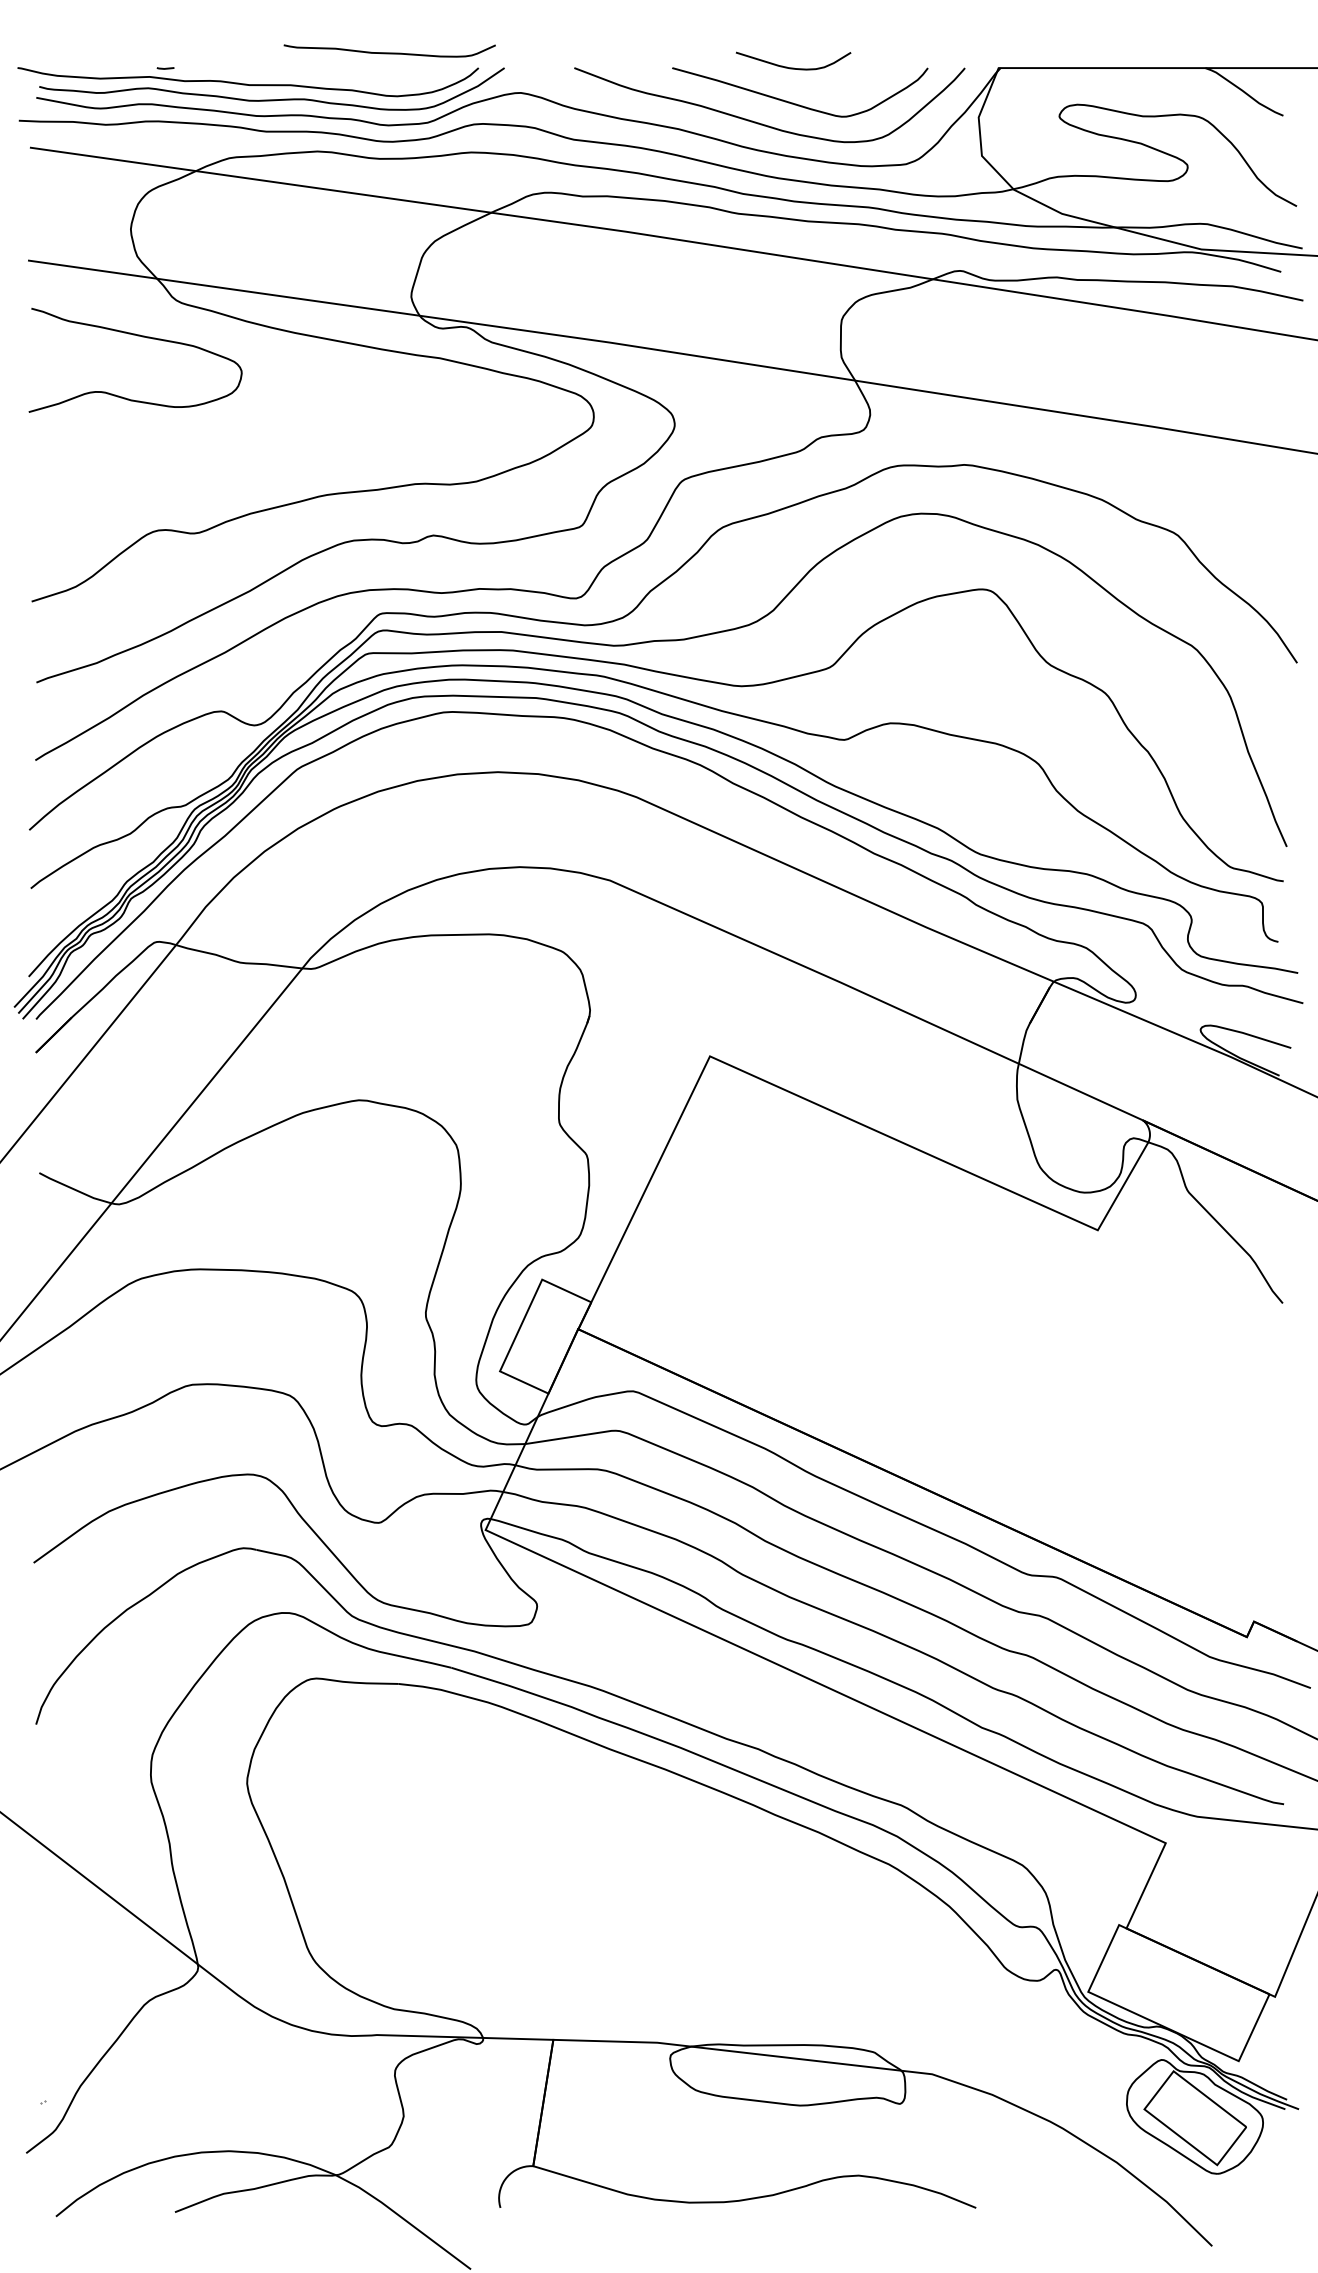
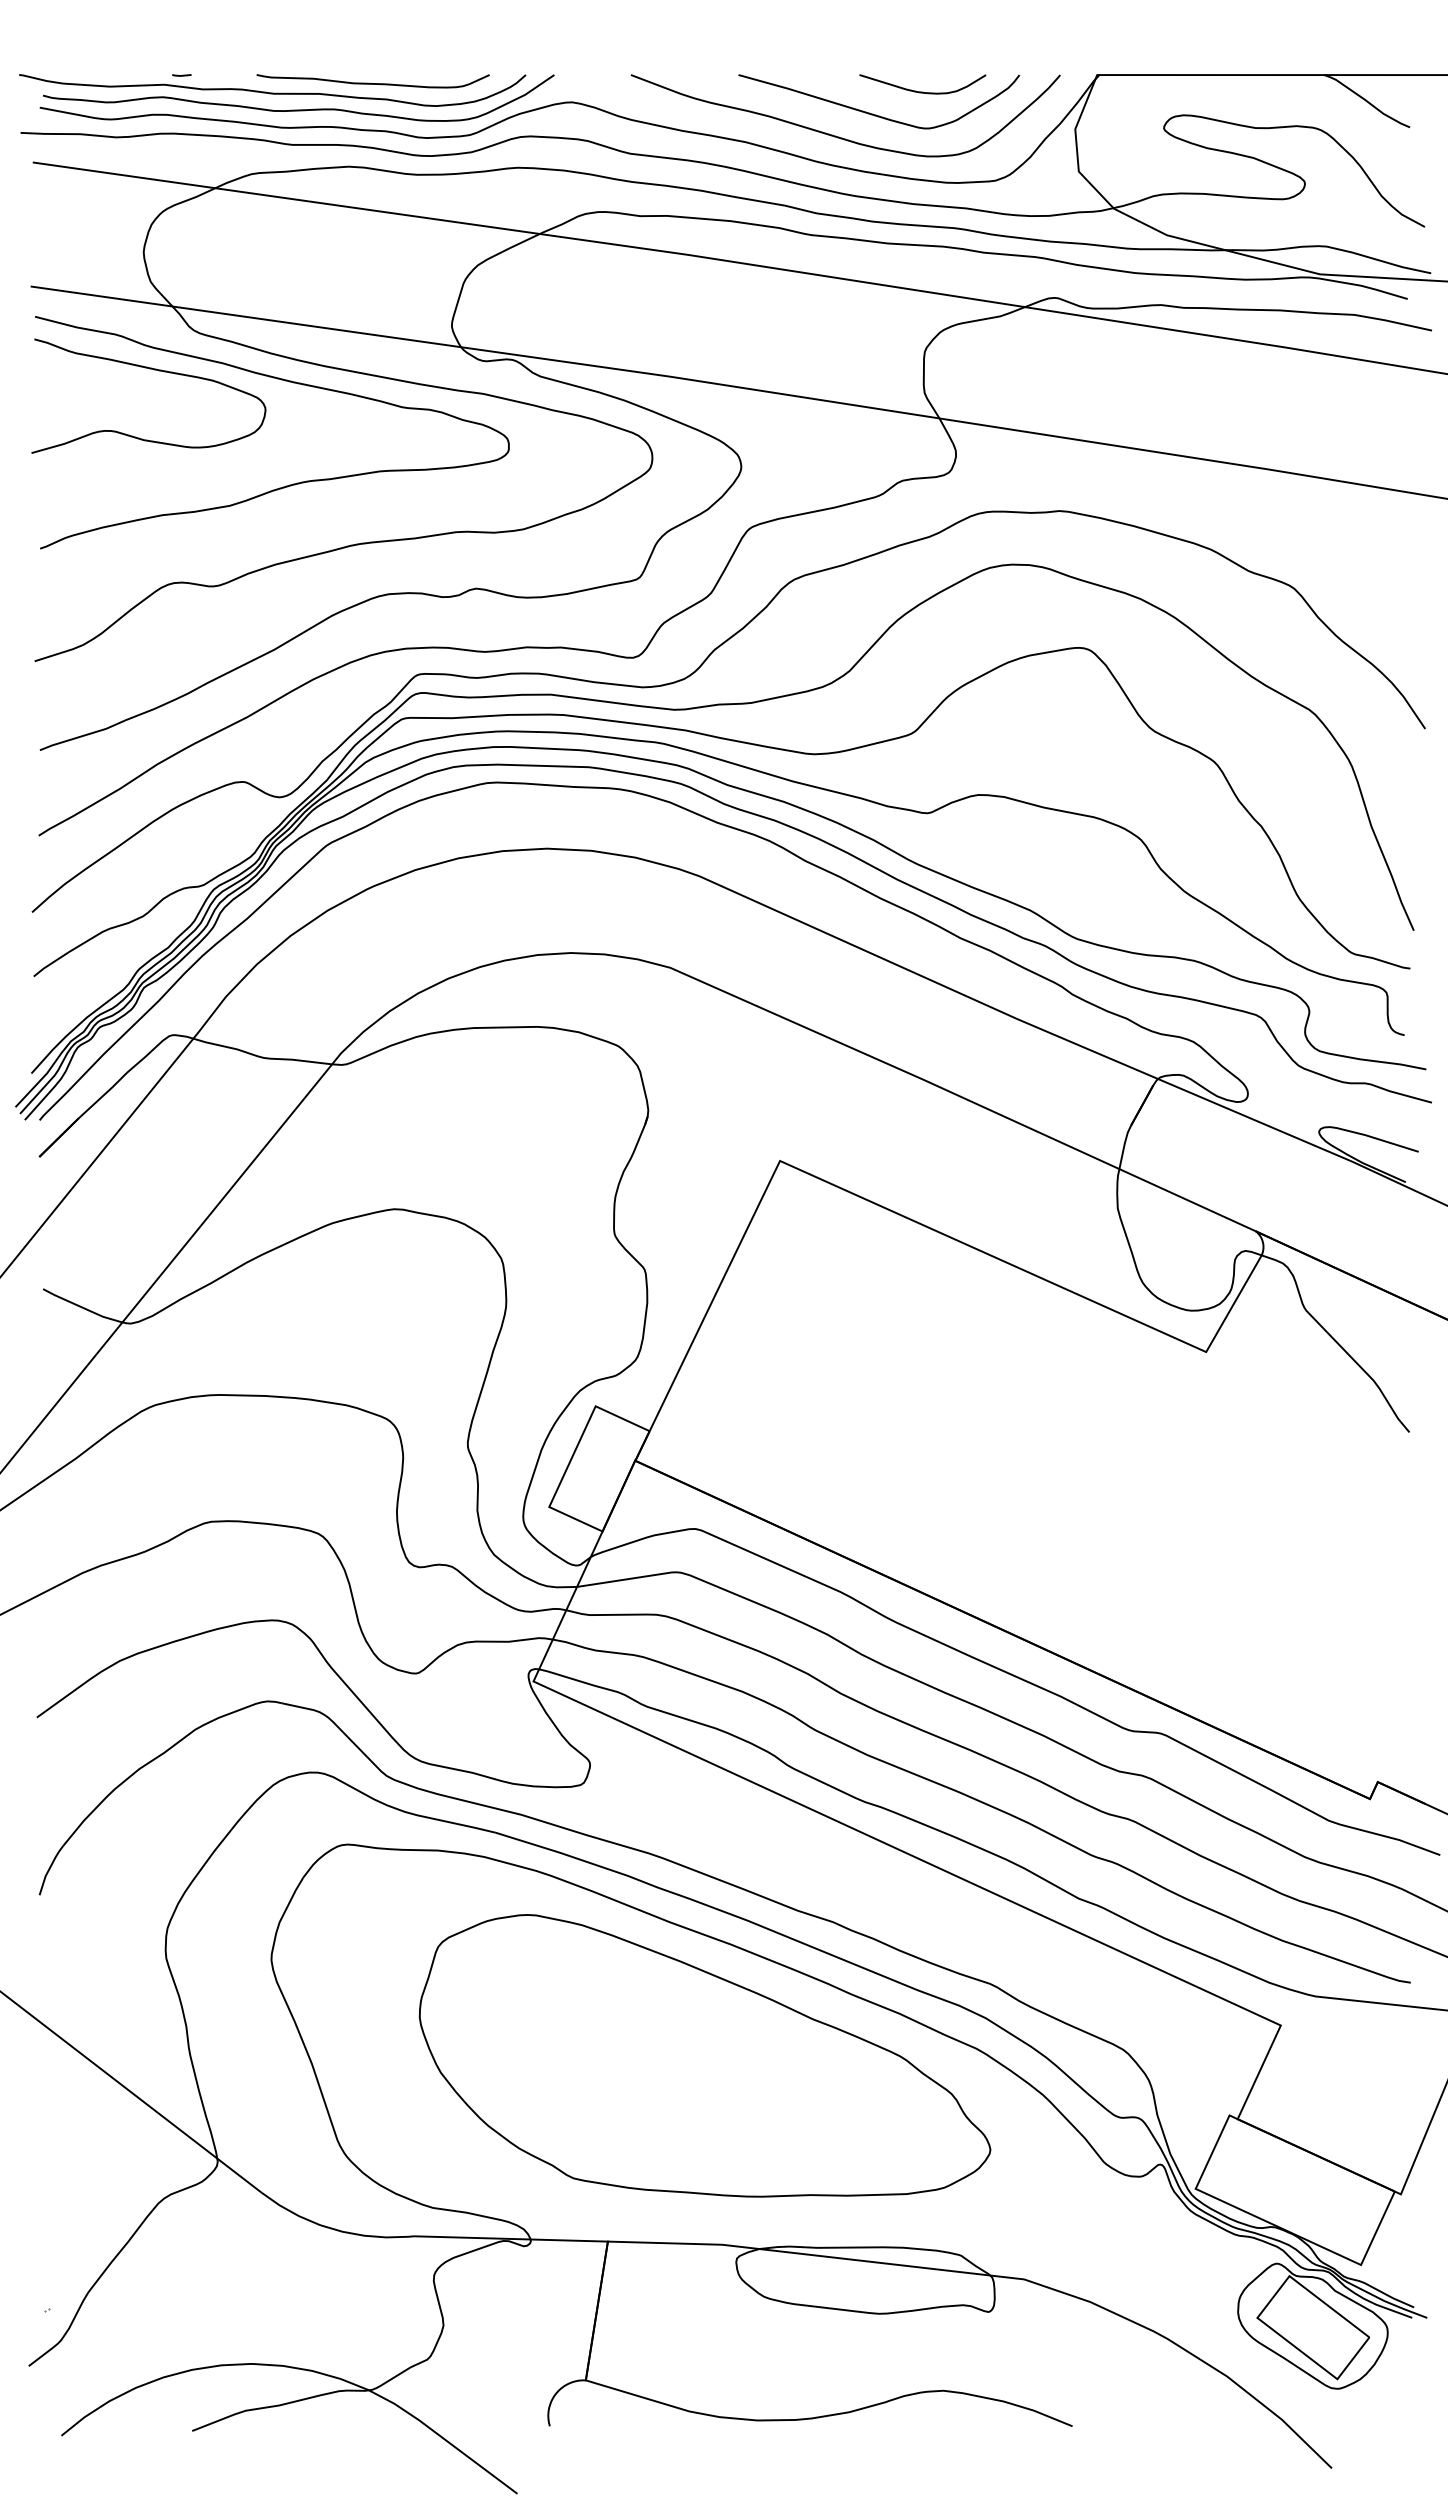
curve: (389, 53) -> (372, 83), moved
curve: (793, 67) -> (922, 91), moved
curve: (259, 346) -> (285, 381), added
part: (641, 1870) -> (704, 2055), added

